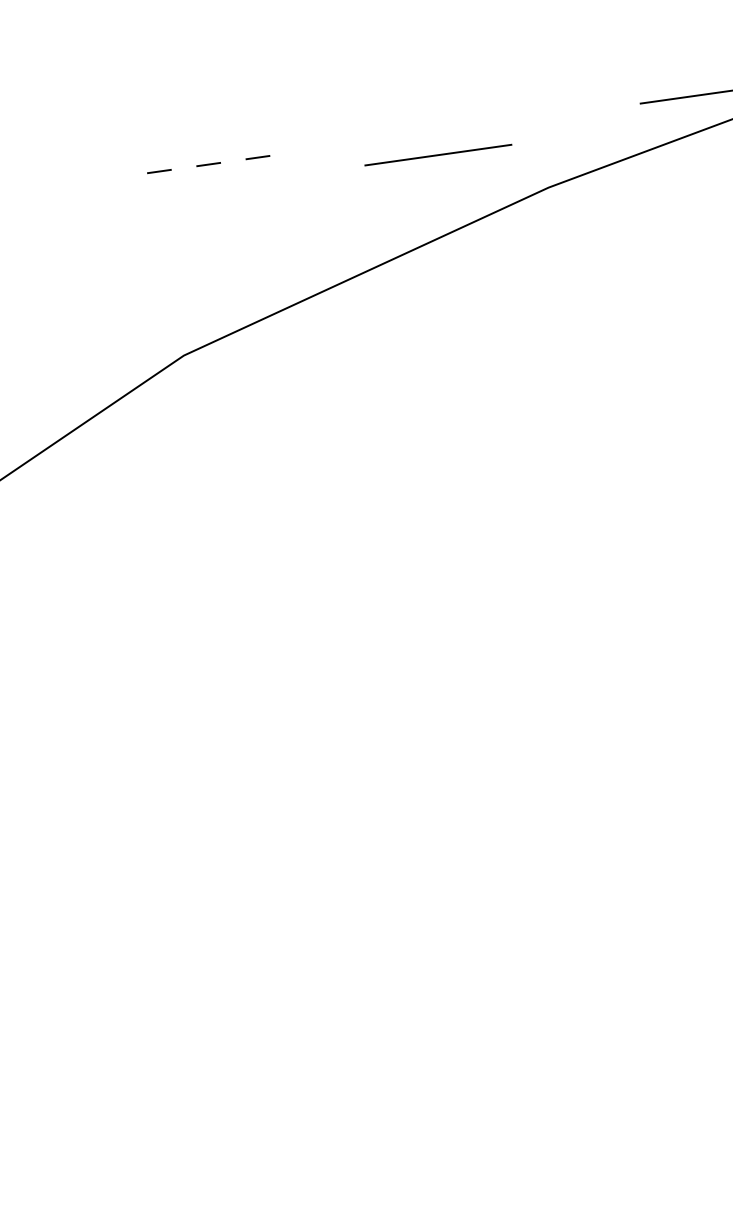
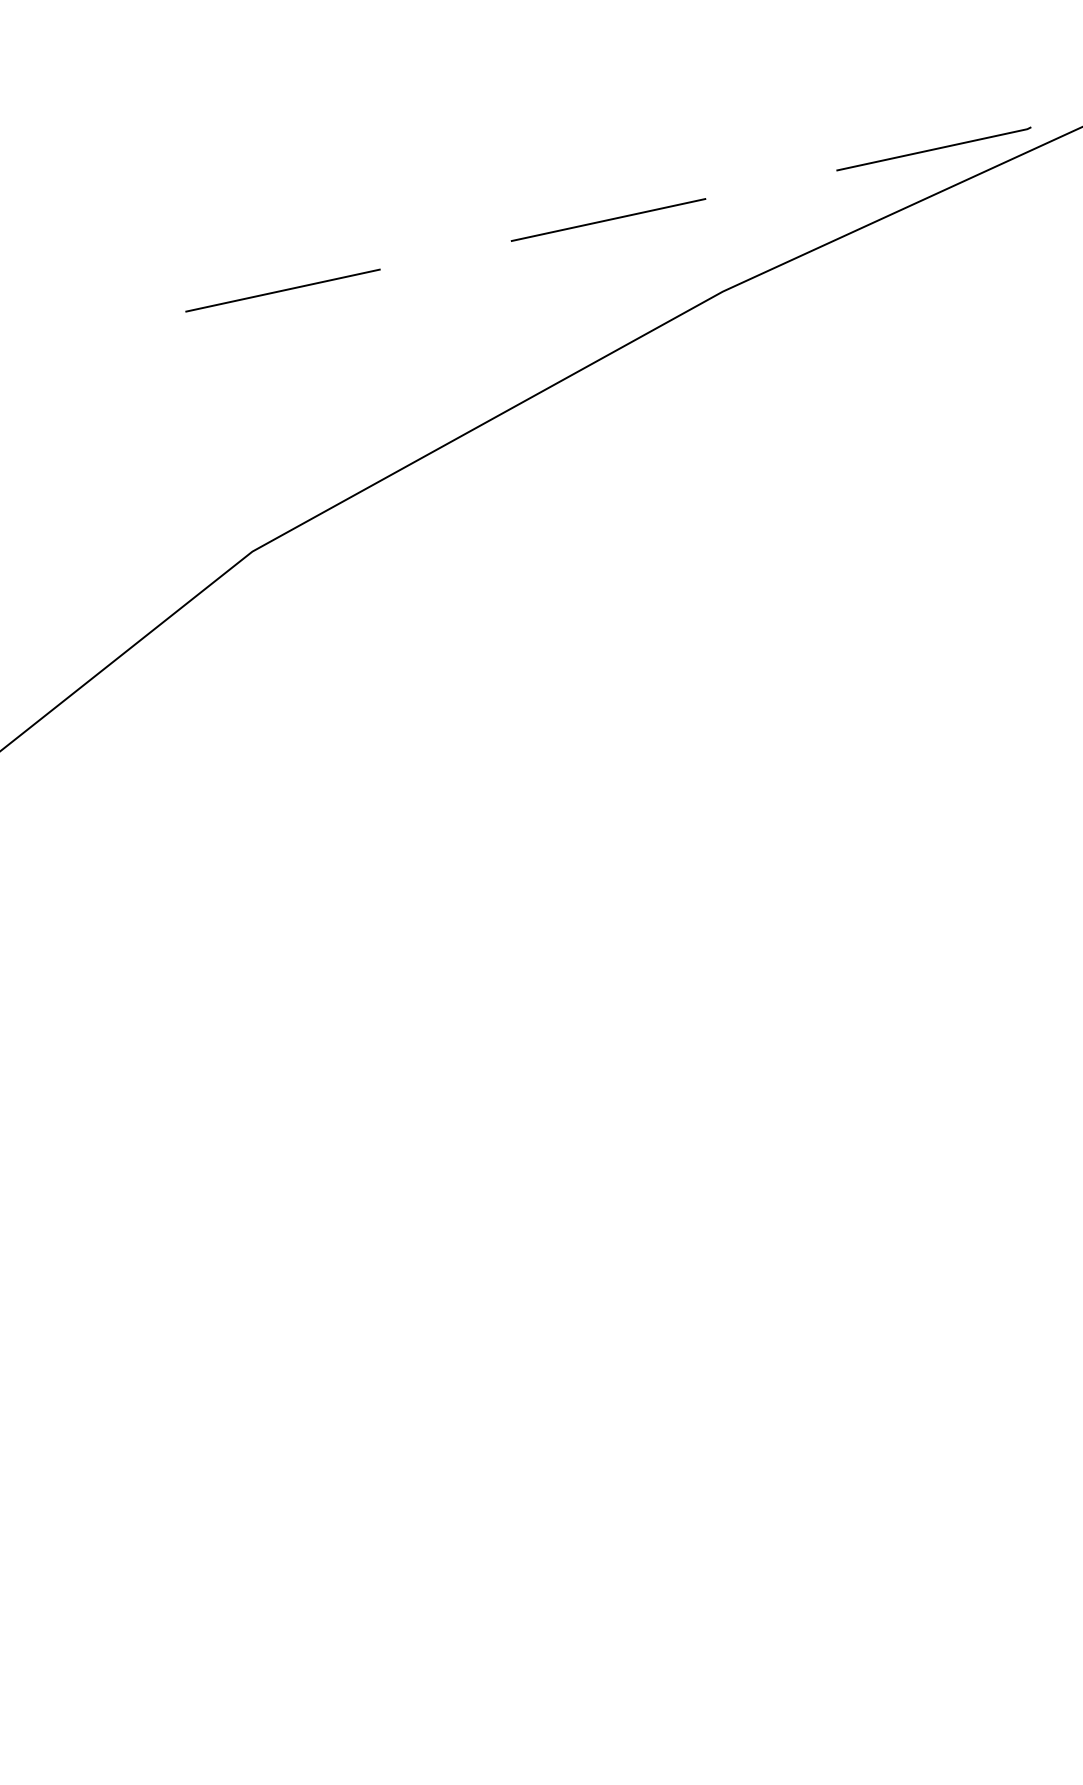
line: (438, 154) -> (608, 219), moved
line: (221, 162) -> (283, 290), dashed -> solid

